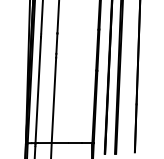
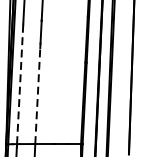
line: (38, 90) -> (20, 84), solid -> dashed
line: (53, 100) -> (37, 96), solid -> dashed

